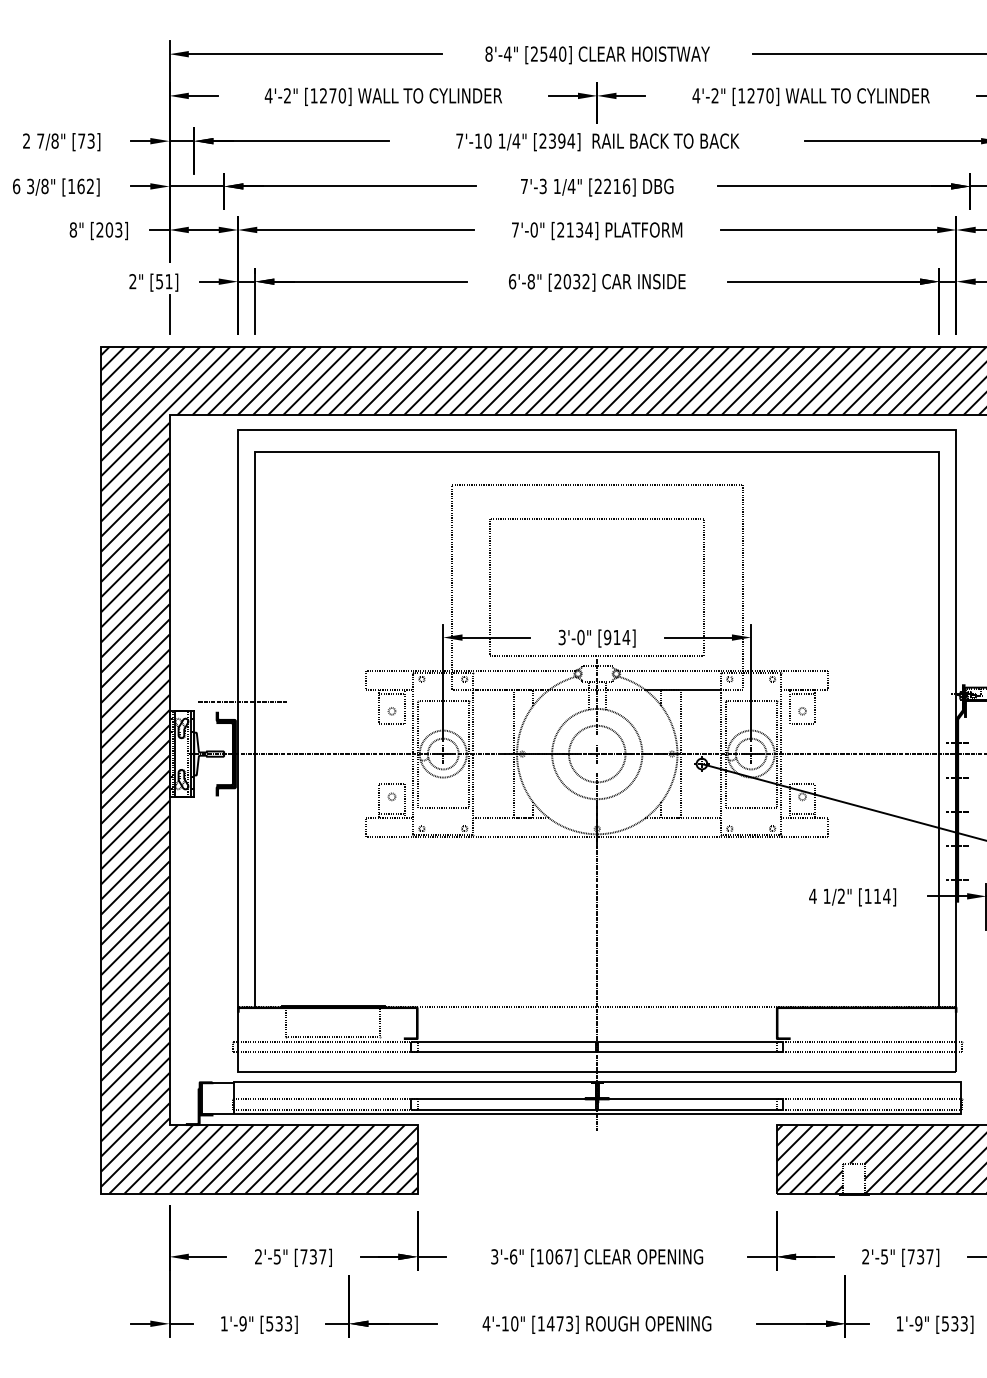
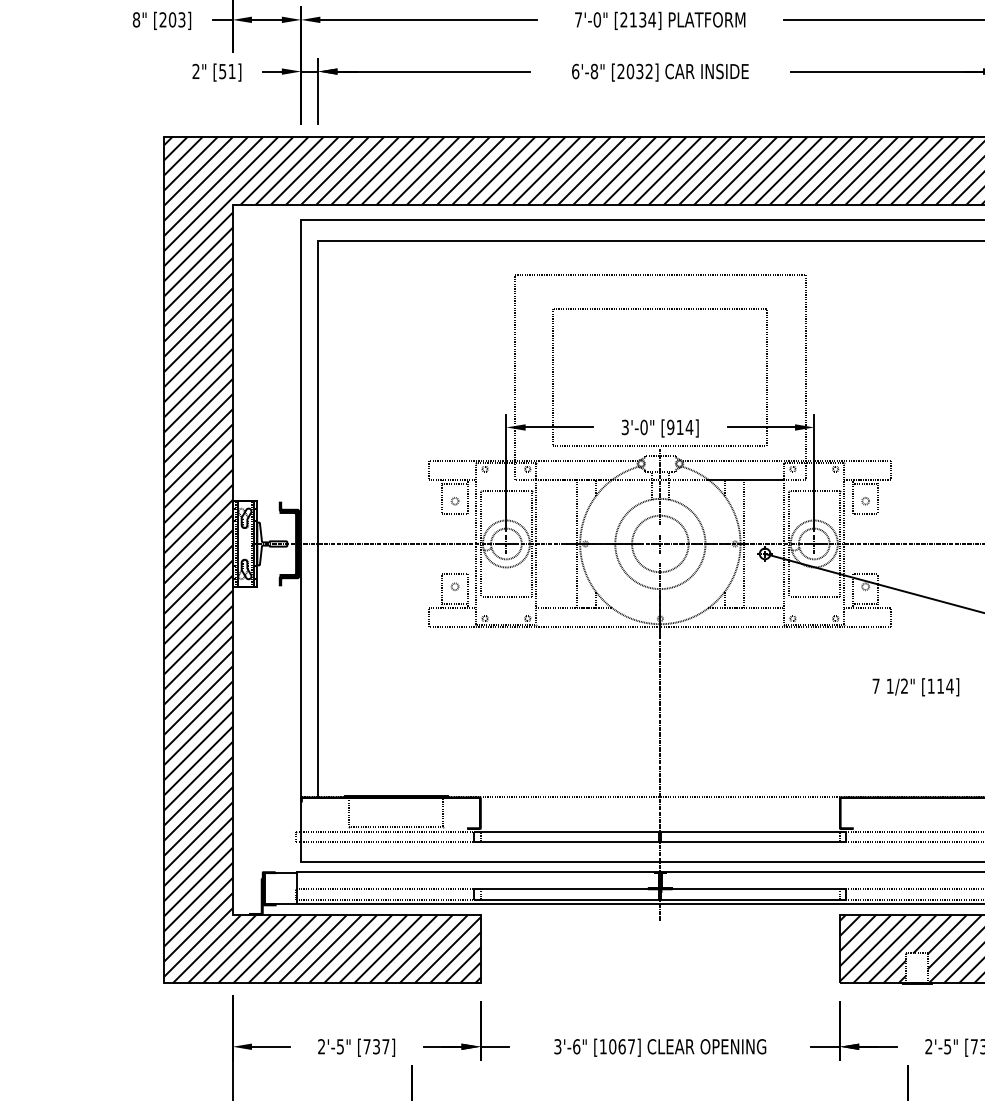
line: (169, 314) -> (232, 104), removed
line: (242, 702) -> (305, 492), removed
text: (812, 895) -> (875, 685), 4 -> 7

